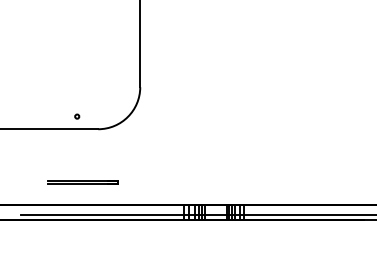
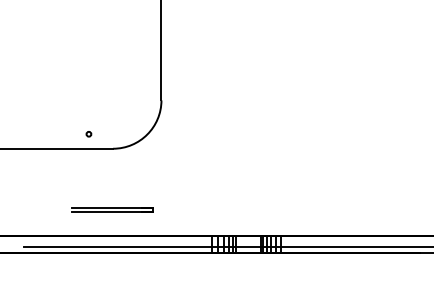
line: (82, 181) -> (112, 208), moved

